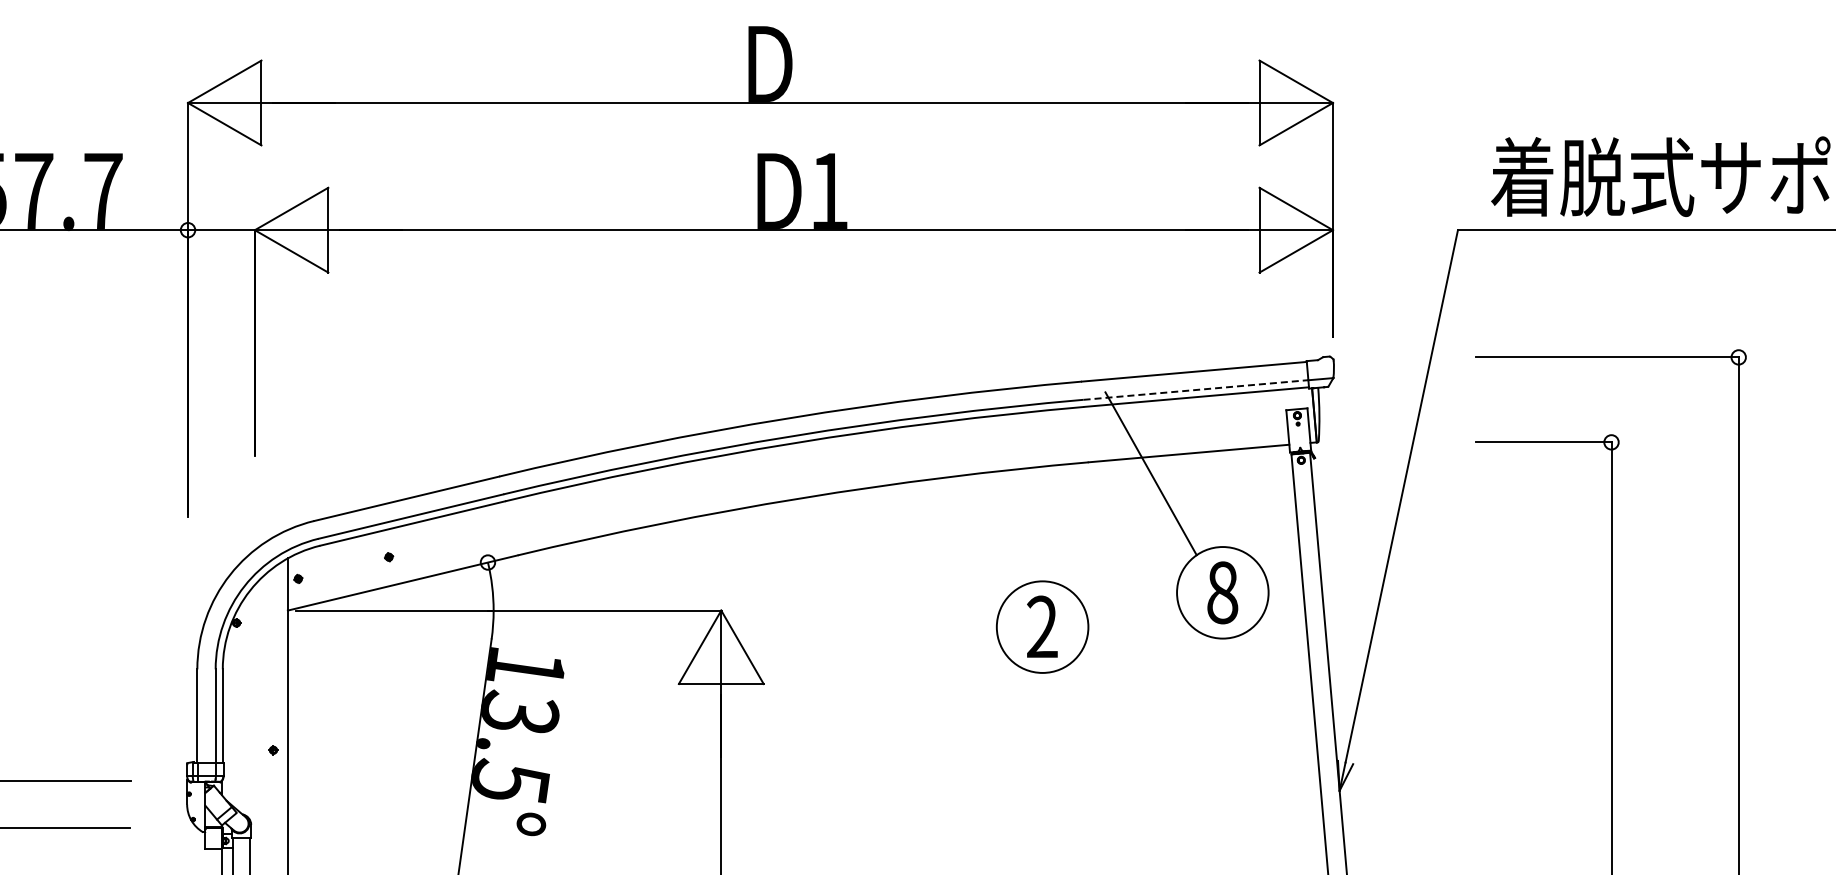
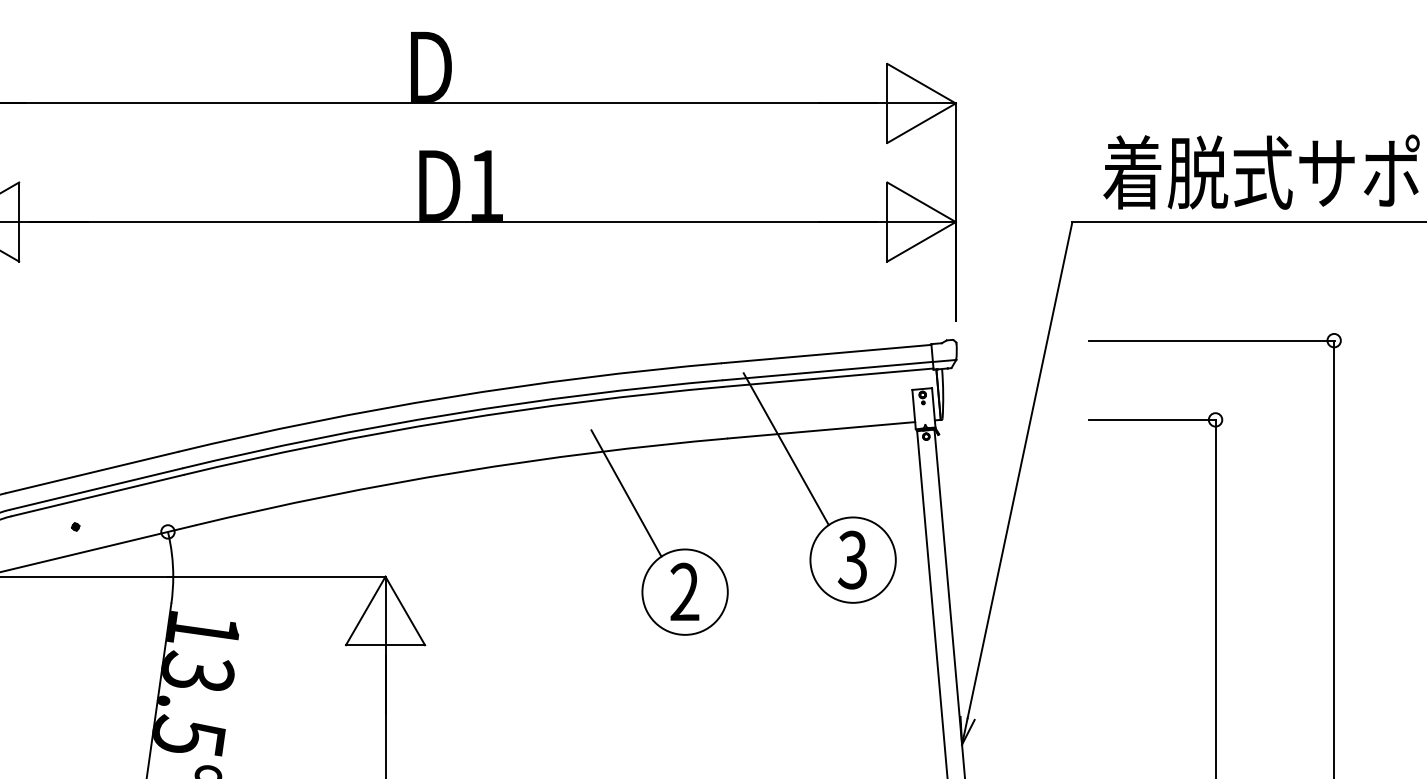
line: (1195, 390) -> (827, 371), dashed -> solid
line: (979, 521) -> (626, 493), added
text: (1222, 592) -> (852, 559), 8 -> 3

